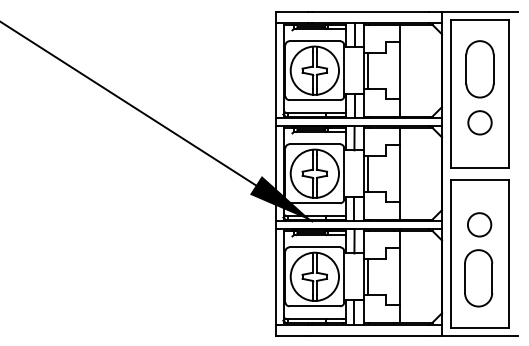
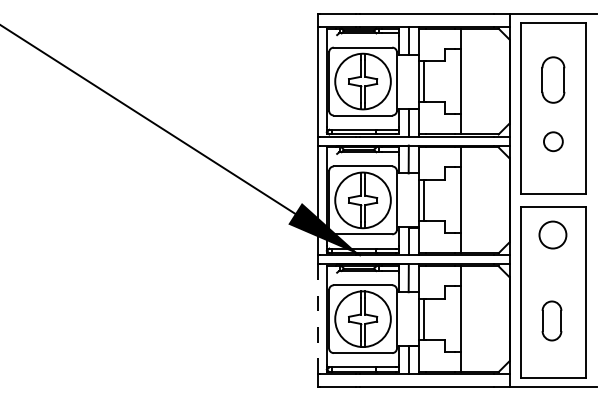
part: (479, 69) -> (552, 80), size x0.7
circle: (479, 122) -> (552, 141), size x0.7
circle: (479, 224) -> (552, 234), moved
line: (276, 276) -> (318, 318), solid -> dashed
part: (478, 278) -> (551, 321), size x0.6

